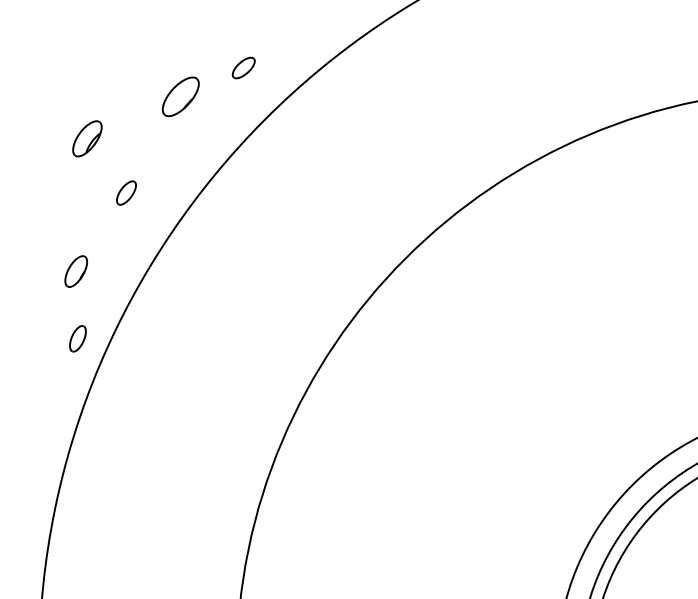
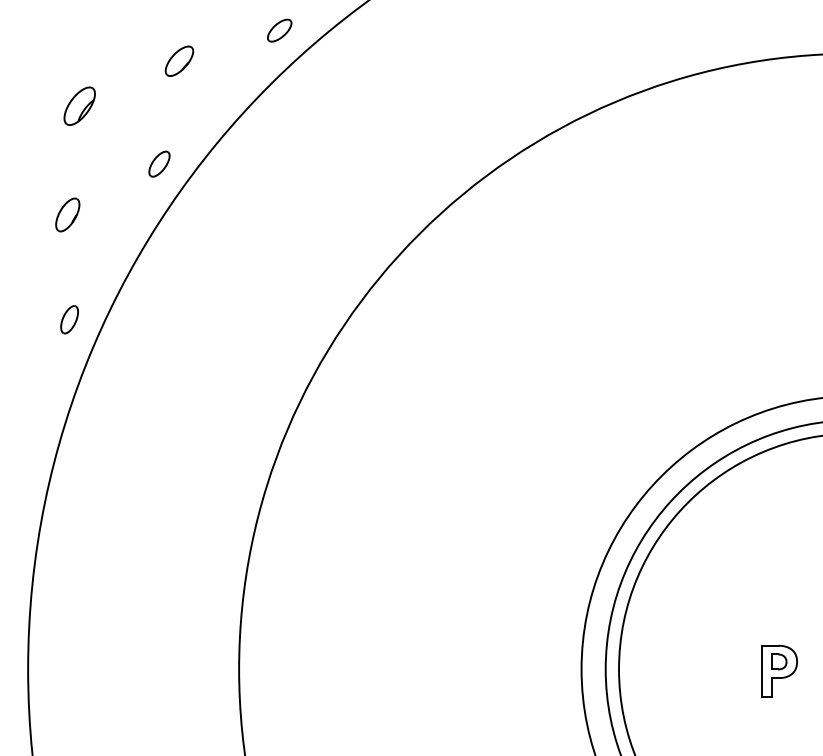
part: (243, 67) -> (279, 30), moved
part: (180, 95) -> (179, 60), size x0.71
part: (126, 192) -> (159, 163), moved
part: (75, 271) -> (67, 214), moved

